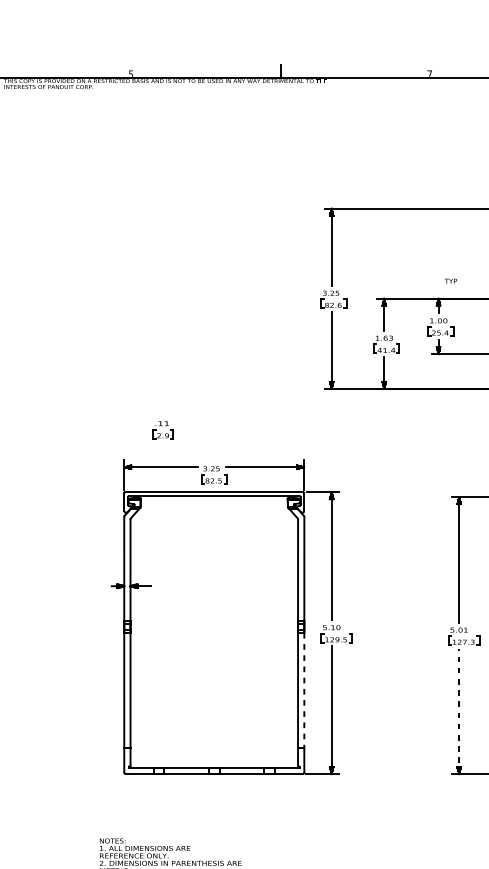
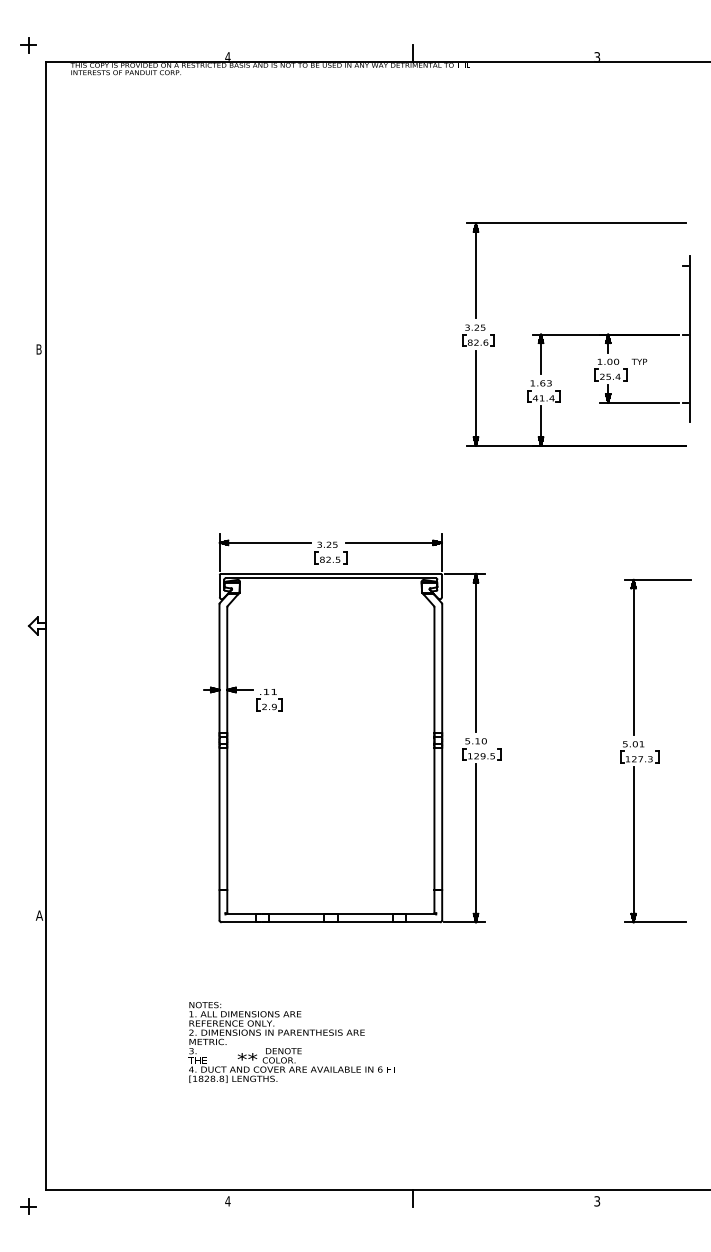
text: (130, 73) -> (227, 56), 5 -> 4
text: (429, 73) -> (597, 56), 7 -> 3
text: (450, 280) -> (639, 361), moved
part: (163, 430) -> (269, 700), moved
line: (304, 690) -> (442, 819), dashed -> solid
line: (459, 711) -> (633, 844), dashed -> solid

